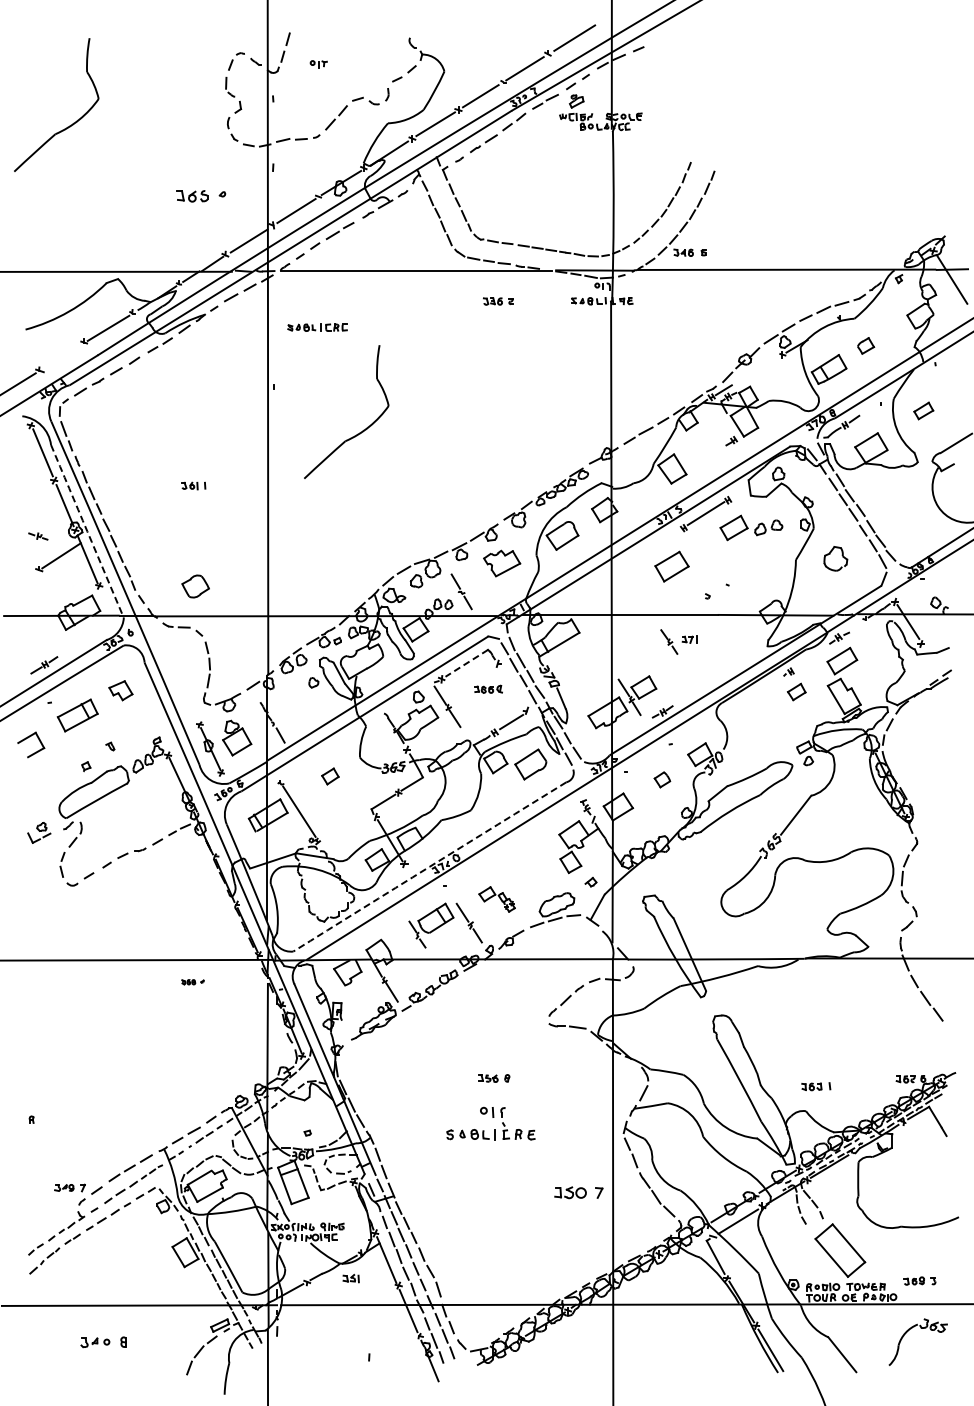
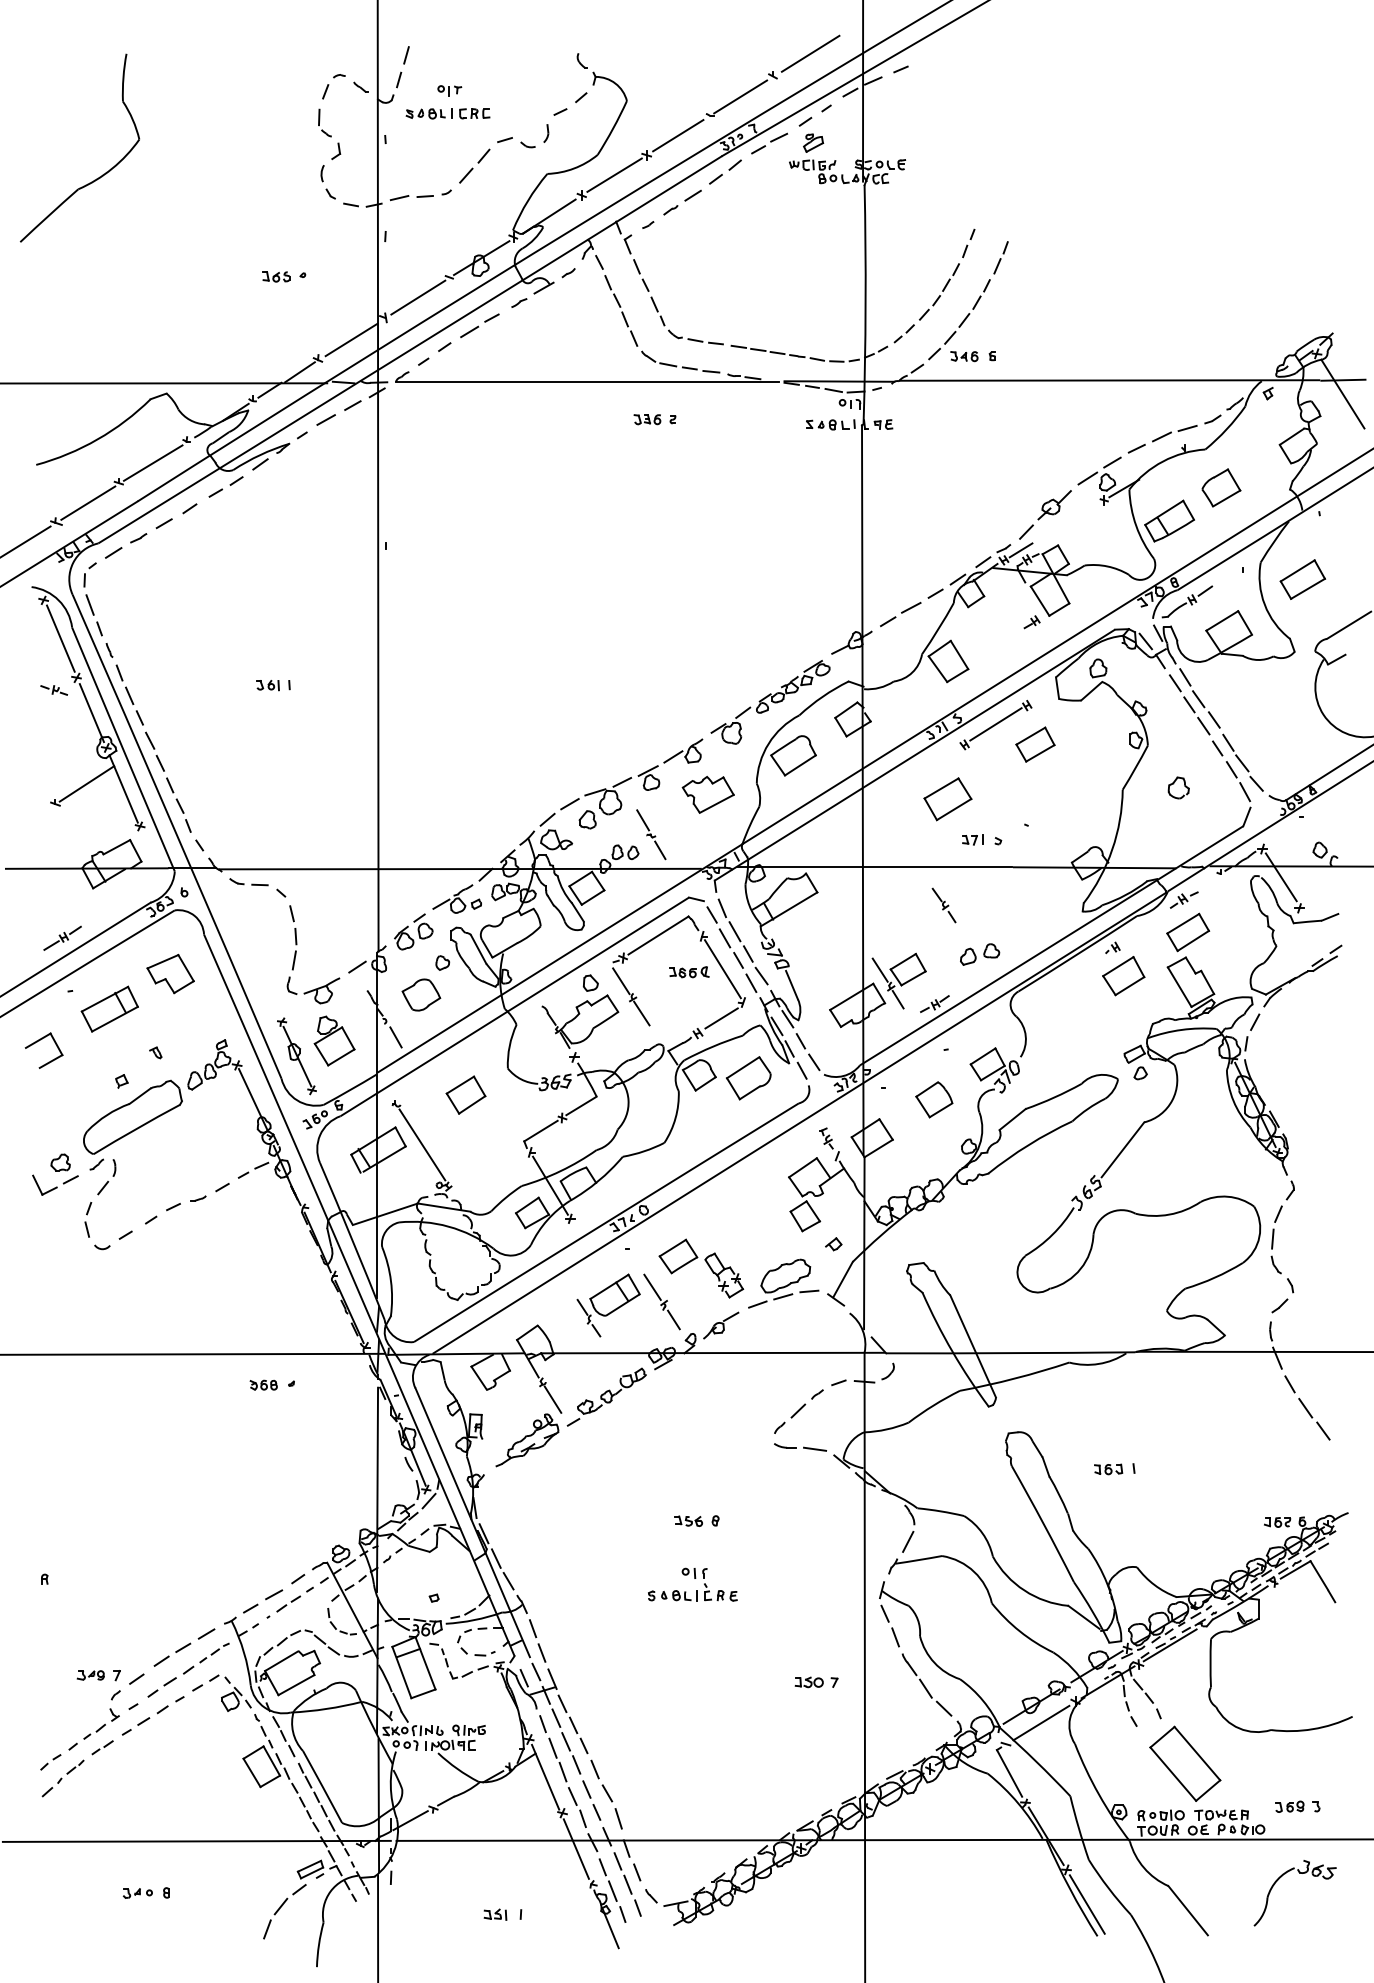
part: (201, 196) -> (284, 277), size x0.62
part: (498, 301) -> (655, 419), moved
part: (317, 327) -> (447, 113), moved
part: (865, 345) -> (1220, 487), size x1.67
line: (62, 356) -> (88, 502), added
part: (923, 410) -> (1302, 578), size x1.67
part: (357, 433) -> (504, 611), removed
part: (768, 527) -> (979, 954), moved
arc: (87, 531) -> (123, 749), dashed -> solid
part: (38, 536) -> (54, 690), moved
part: (835, 558) -> (1178, 787), size x0.62
part: (195, 586) -> (421, 995), moved
part: (689, 639) -> (972, 839), moved
line: (466, 663) -> (658, 935), dashed -> solid
line: (512, 686) -> (722, 968), added
part: (120, 690) -> (170, 973), size x1.43
part: (796, 691) -> (1123, 975), size x1.67
part: (330, 776) -> (466, 1095), size x1.67
part: (662, 779) -> (934, 1099), size x1.67
part: (39, 832) -> (55, 1174), size x1.43
arc: (429, 866) -> (605, 1222), dashed -> solid
part: (496, 899) -> (700, 1268), size x1.67
part: (192, 982) -> (271, 1385), size x1.43
part: (816, 1086) -> (1115, 1468), moved
part: (491, 1123) -> (693, 1584), size x0.71
part: (578, 1192) -> (816, 1681), size x0.62
part: (350, 1278) -> (494, 1914), moved
part: (103, 1341) -> (146, 1892), size x0.71

